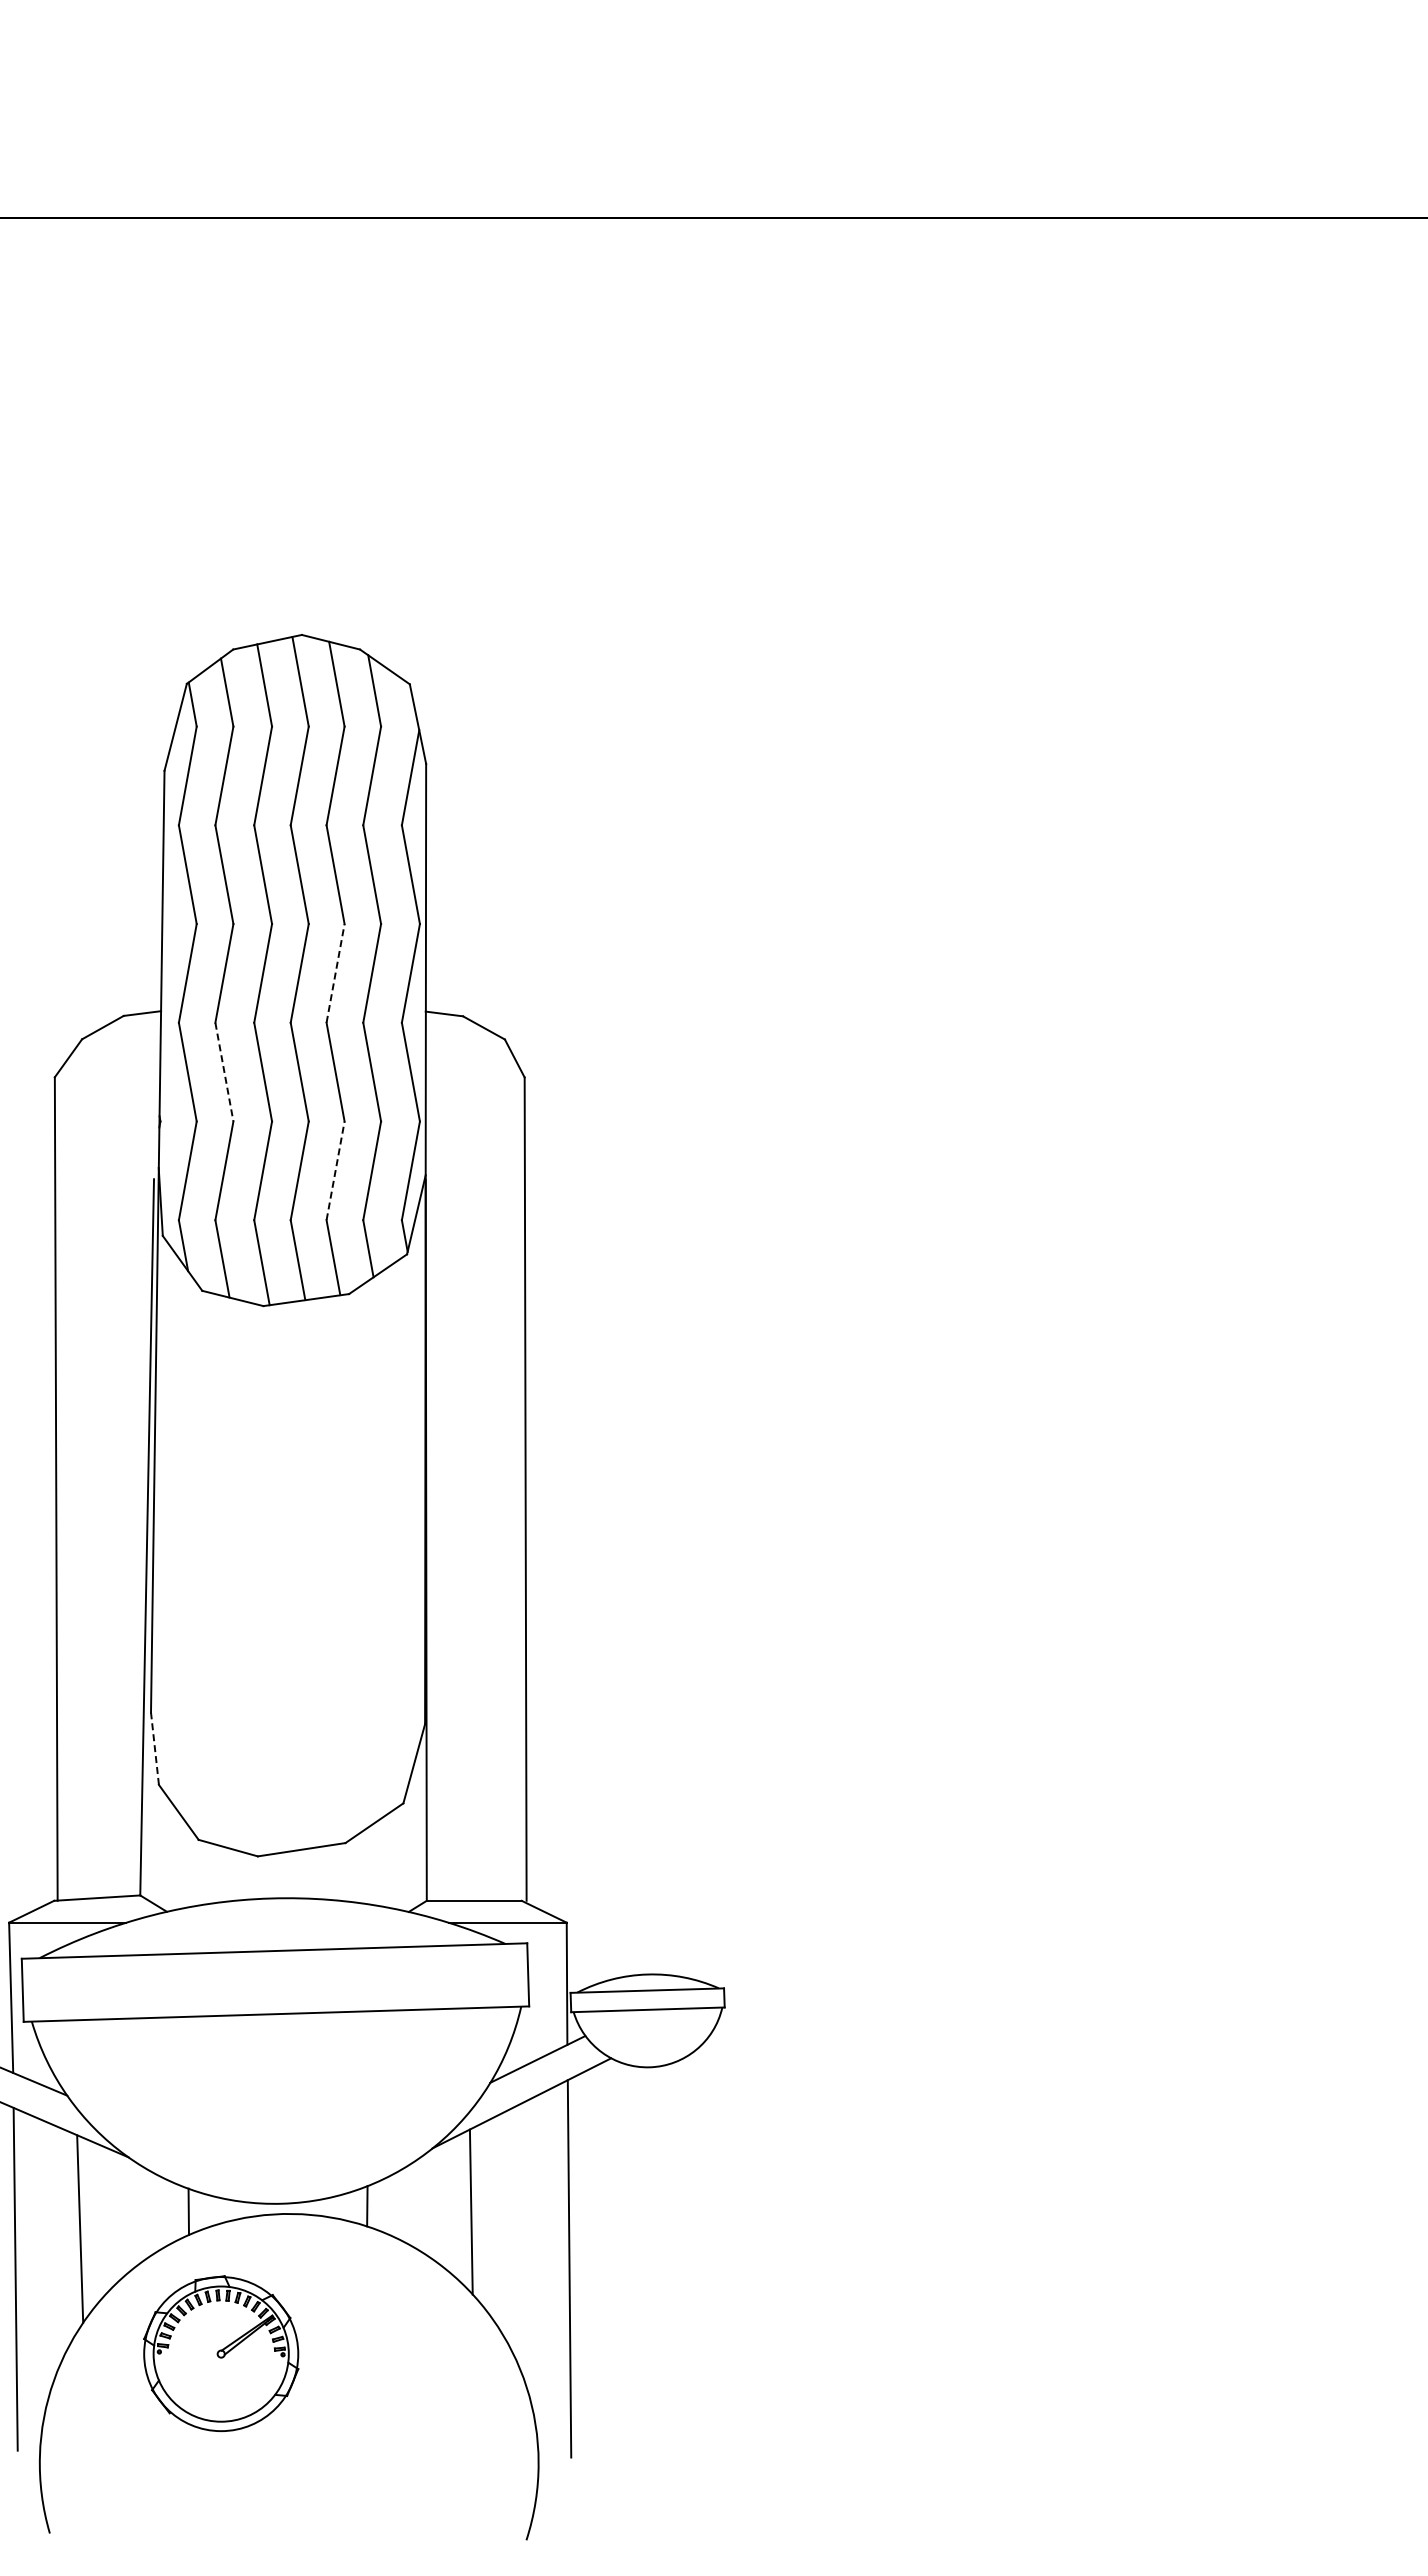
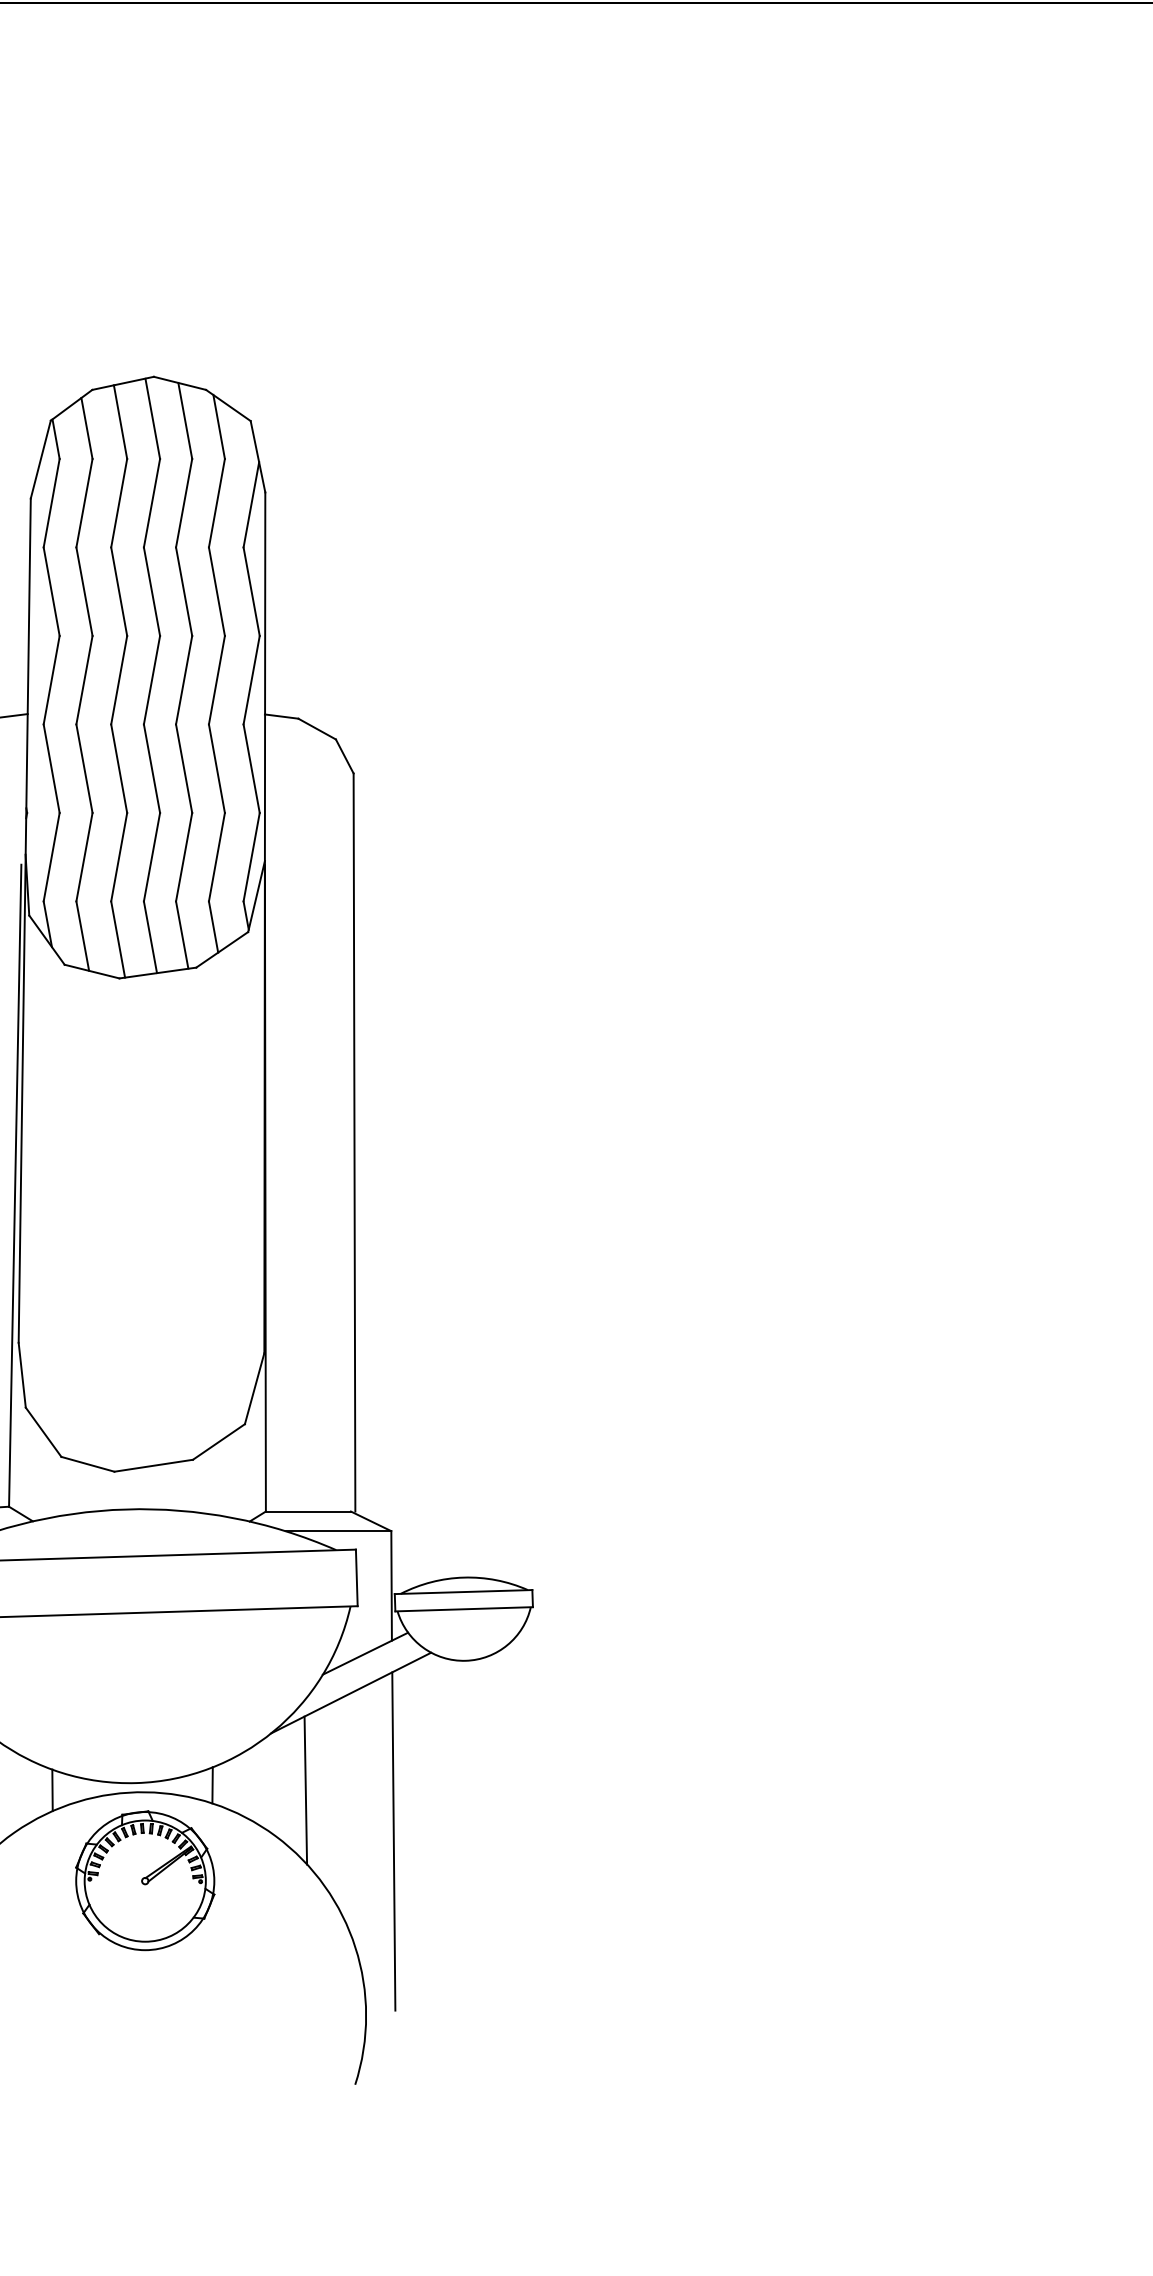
line: (335, 972) -> (184, 679), dashed -> solid
line: (224, 1072) -> (84, 769), dashed -> solid
line: (335, 1170) -> (184, 856), dashed -> solid
line: (154, 1748) -> (21, 1375), dashed -> solid
part: (221, 2353) -> (145, 1880), moved

